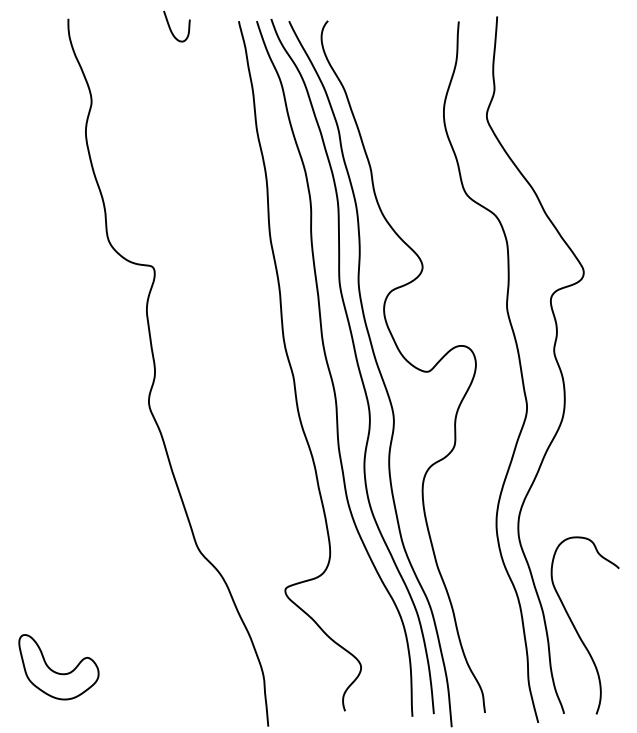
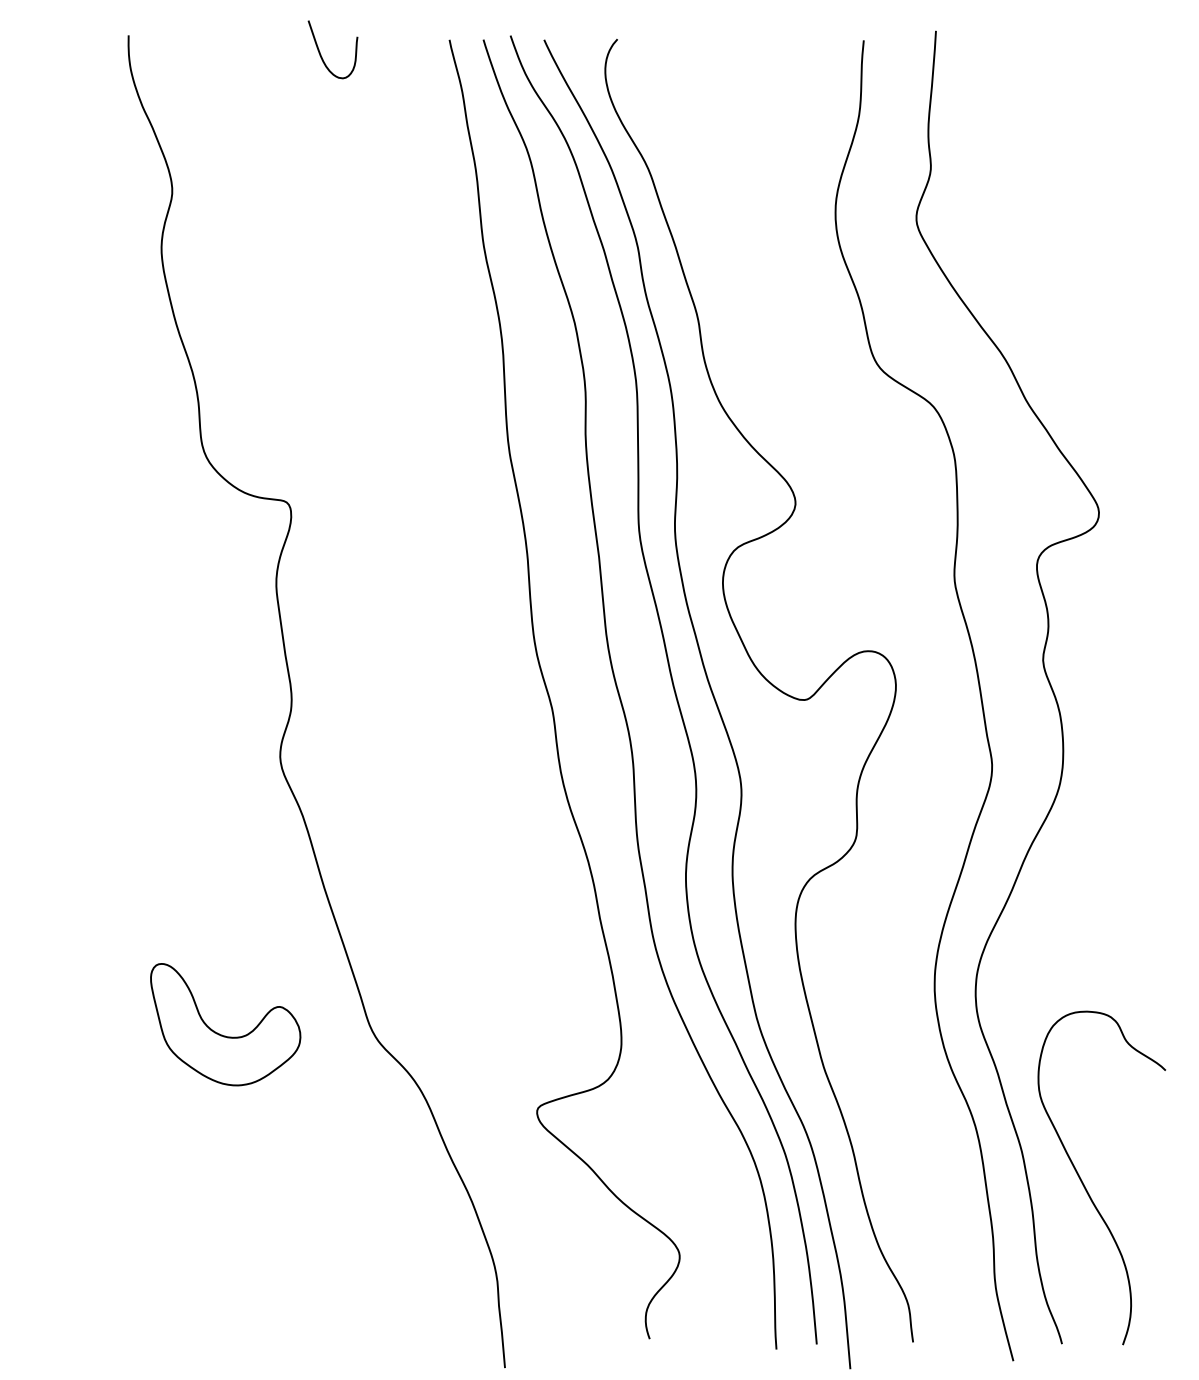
part: (58, 667) -> (224, 1025), moved

